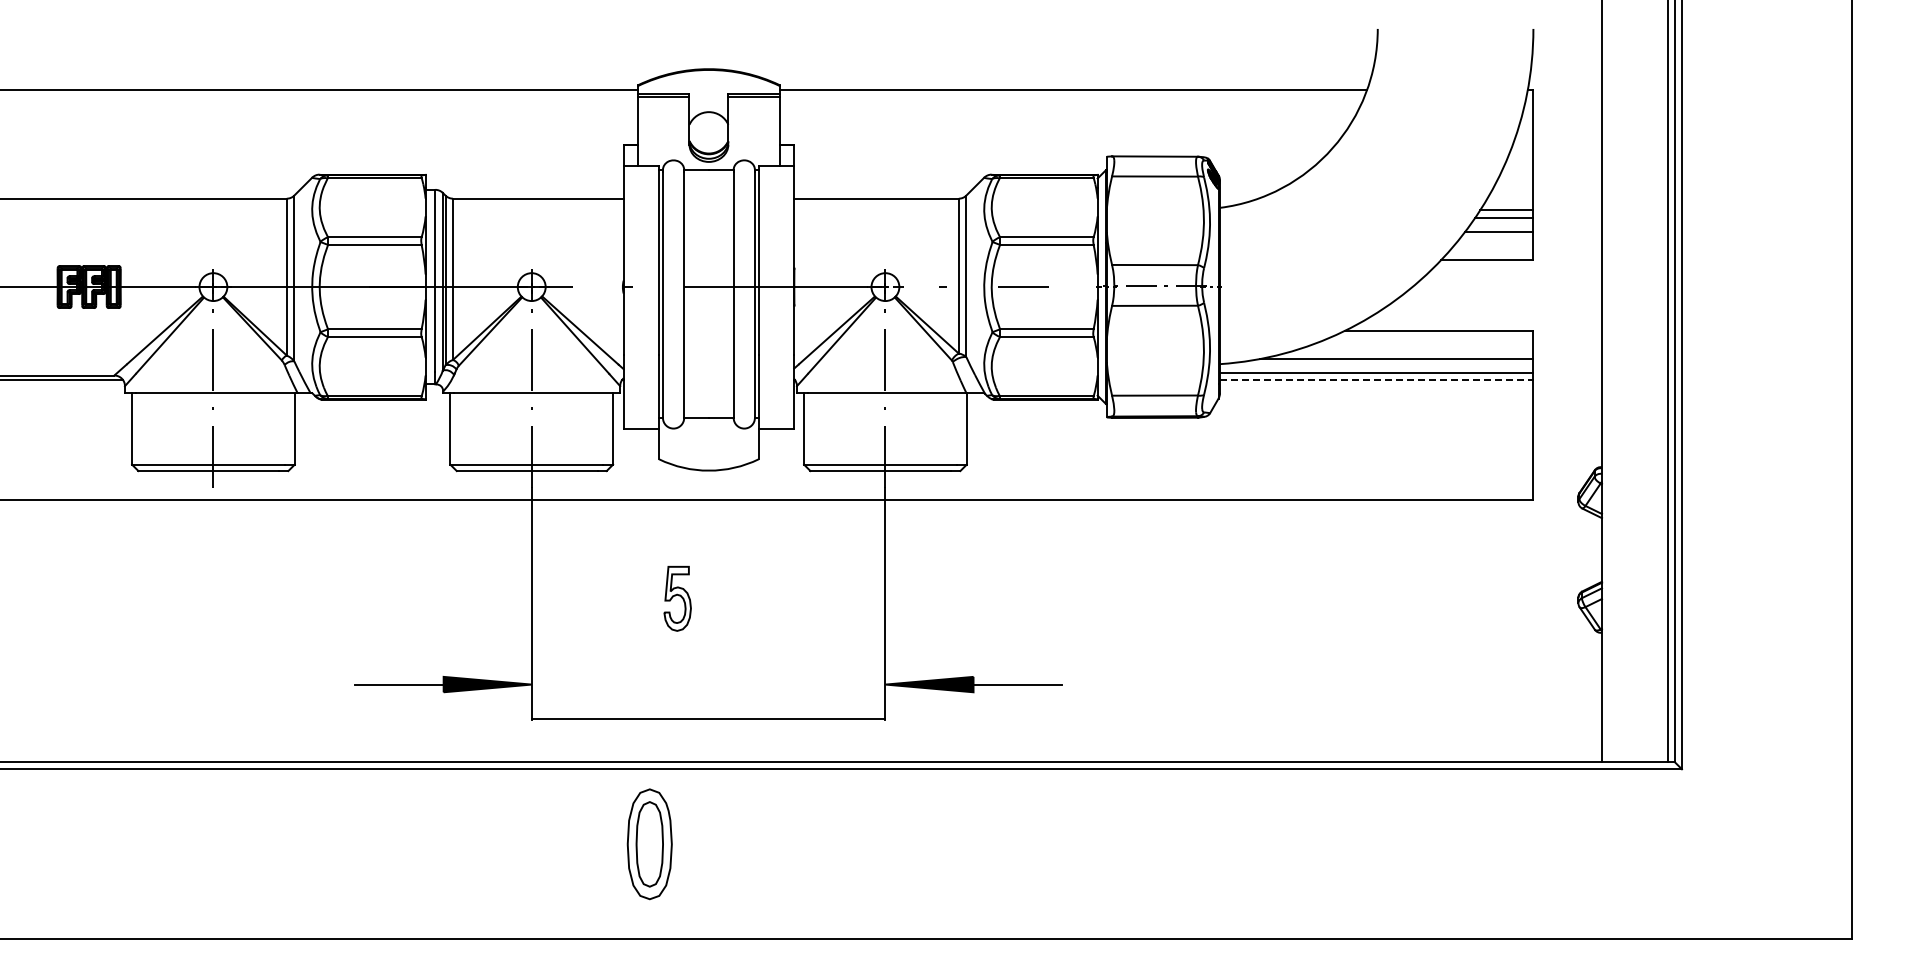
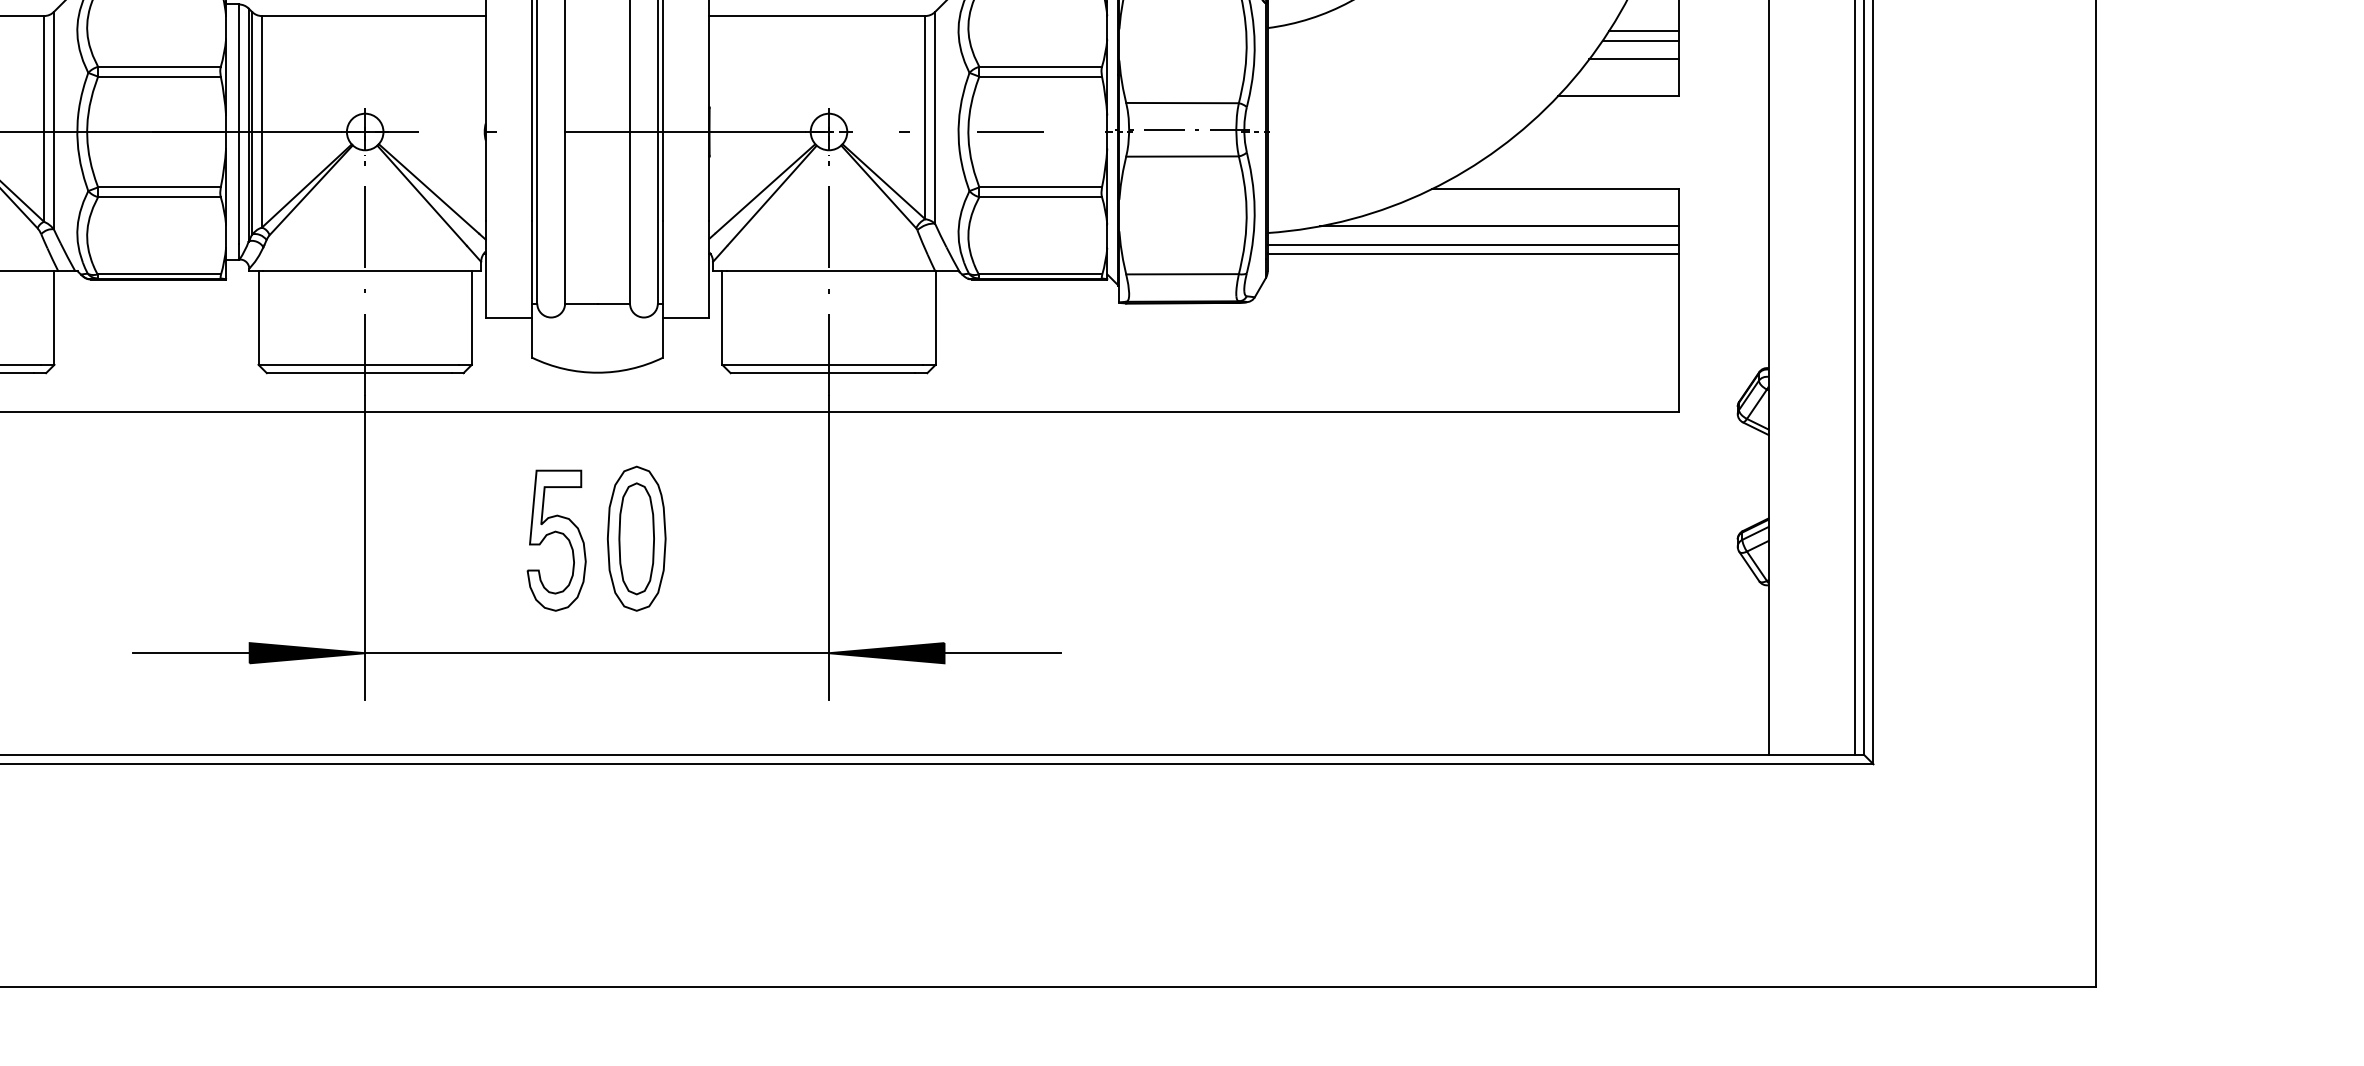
line: (1376, 380) -> (1472, 254), dashed -> solid
part: (677, 598) -> (556, 540), size x1.67
line: (708, 718) -> (596, 653), moved
part: (649, 844) -> (636, 539), moved

